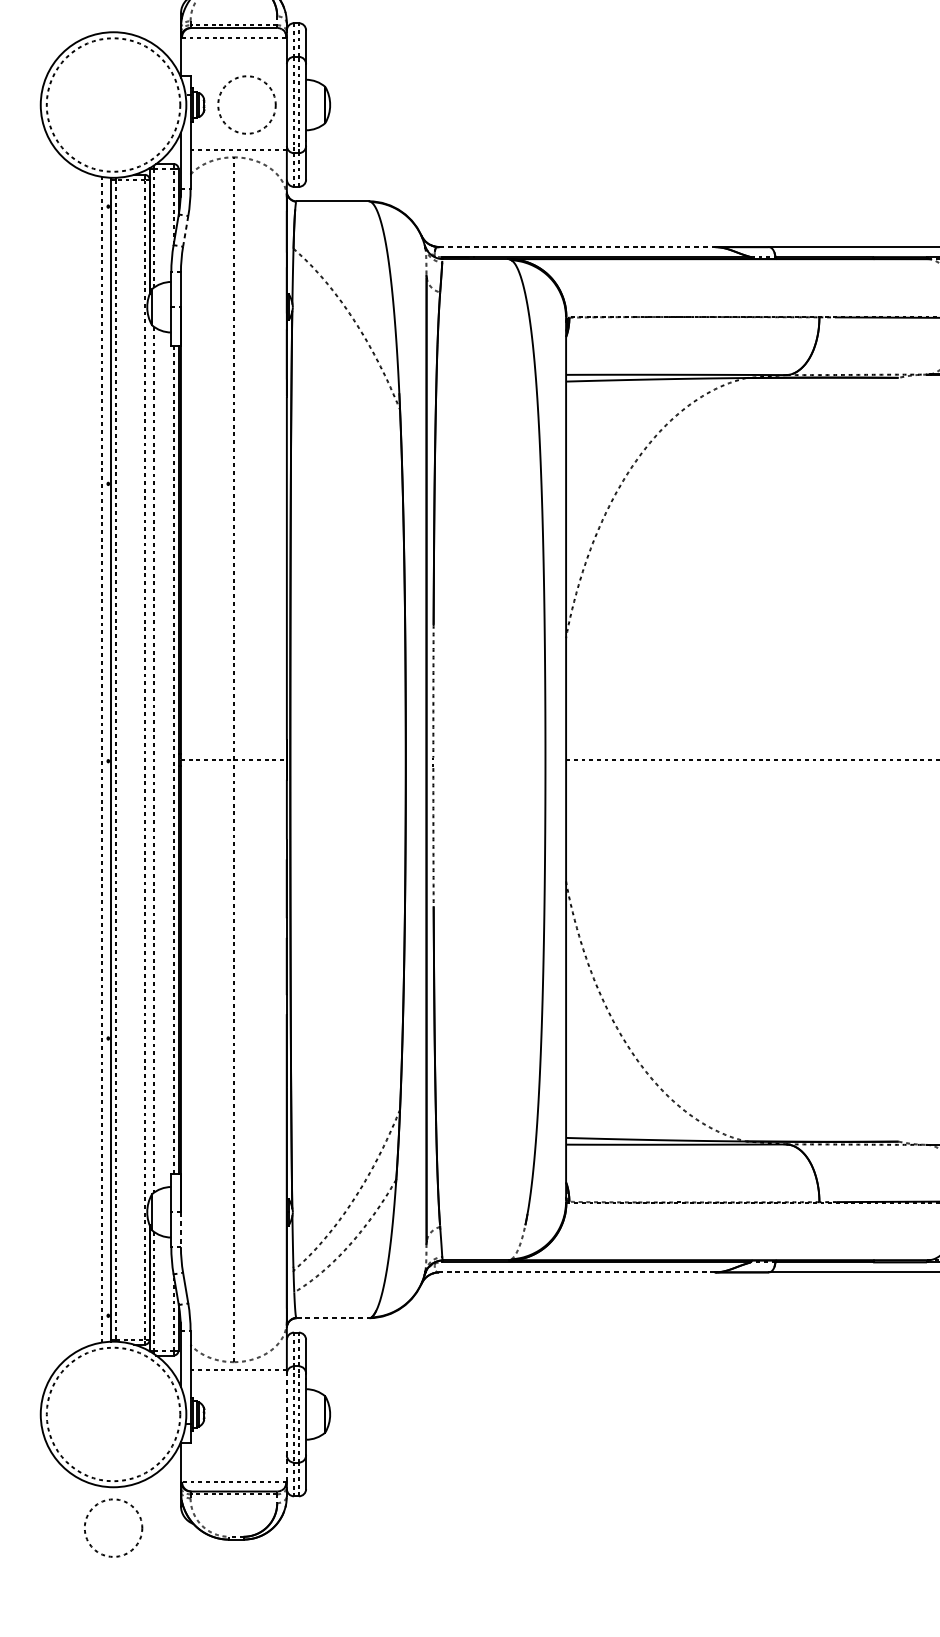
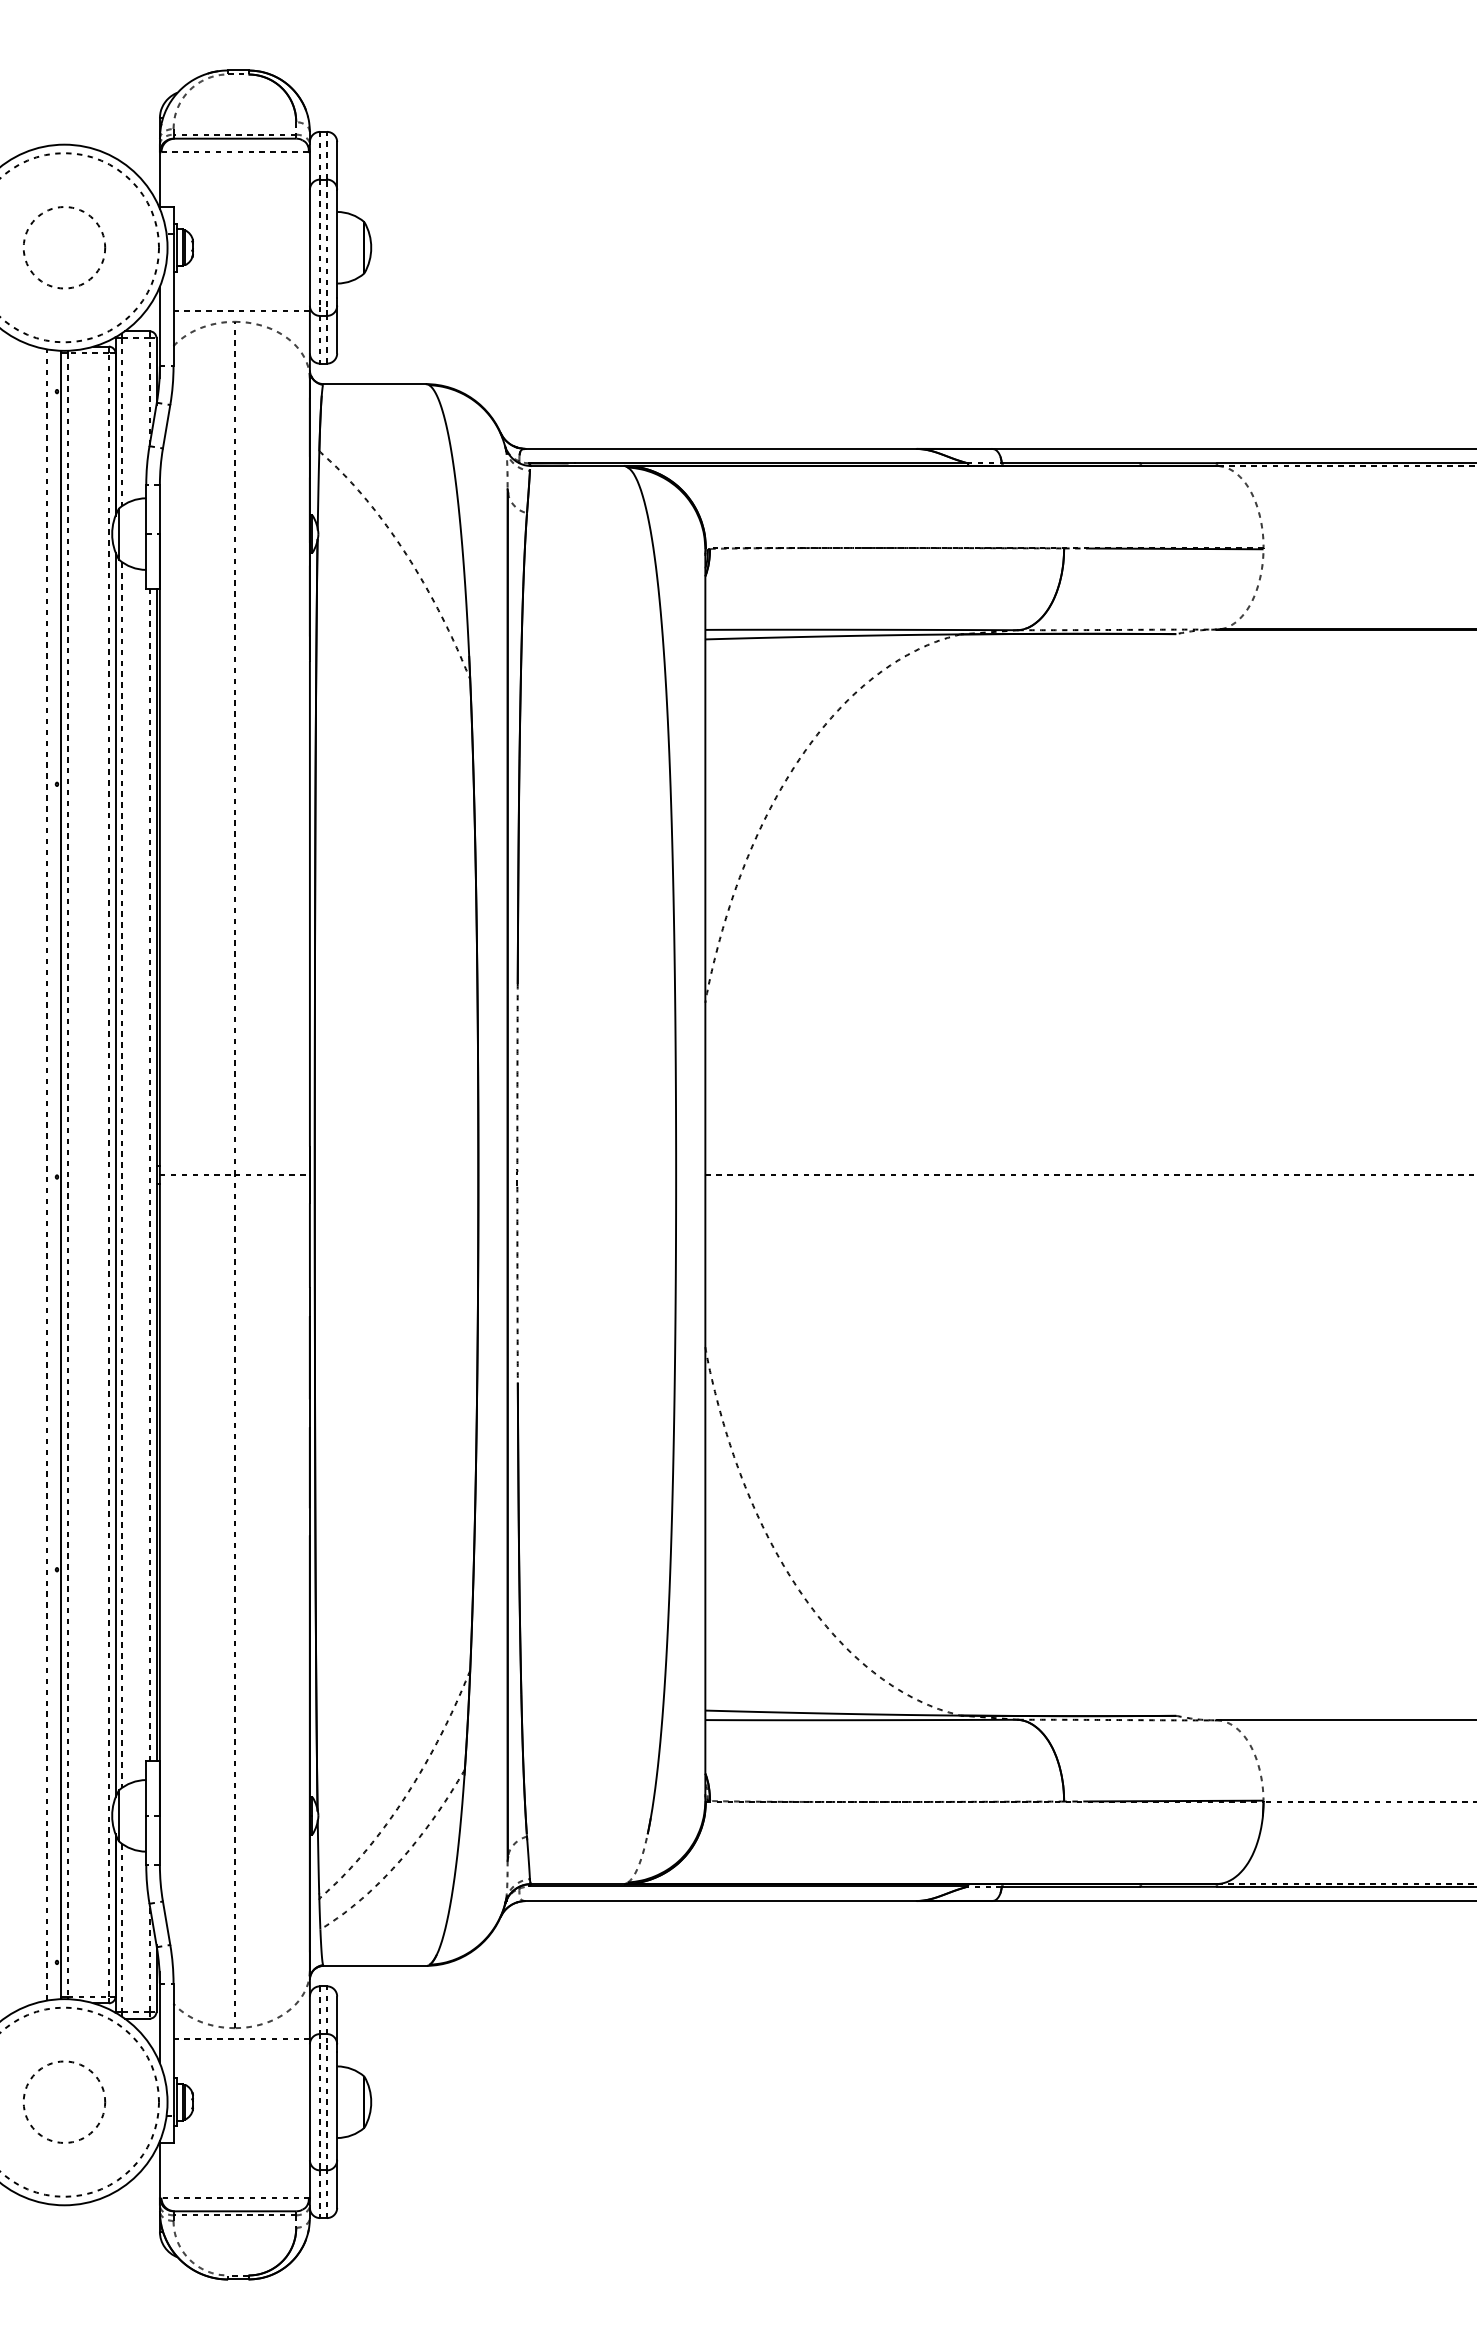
circle: (247, 104) -> (64, 247), moved
line: (185, 231) -> (166, 427), dashed -> solid
line: (577, 246) -> (721, 448), dashed -> solid
line: (149, 759) -> (115, 1174), added
line: (180, 1229) -> (159, 1840), dashed -> solid
line: (577, 1272) -> (721, 1901), dashed -> solid
line: (333, 1317) -> (375, 1965), dashed -> solid
line: (286, 1425) -> (309, 2118), dashed -> solid
circle: (113, 1527) -> (64, 2101), moved

